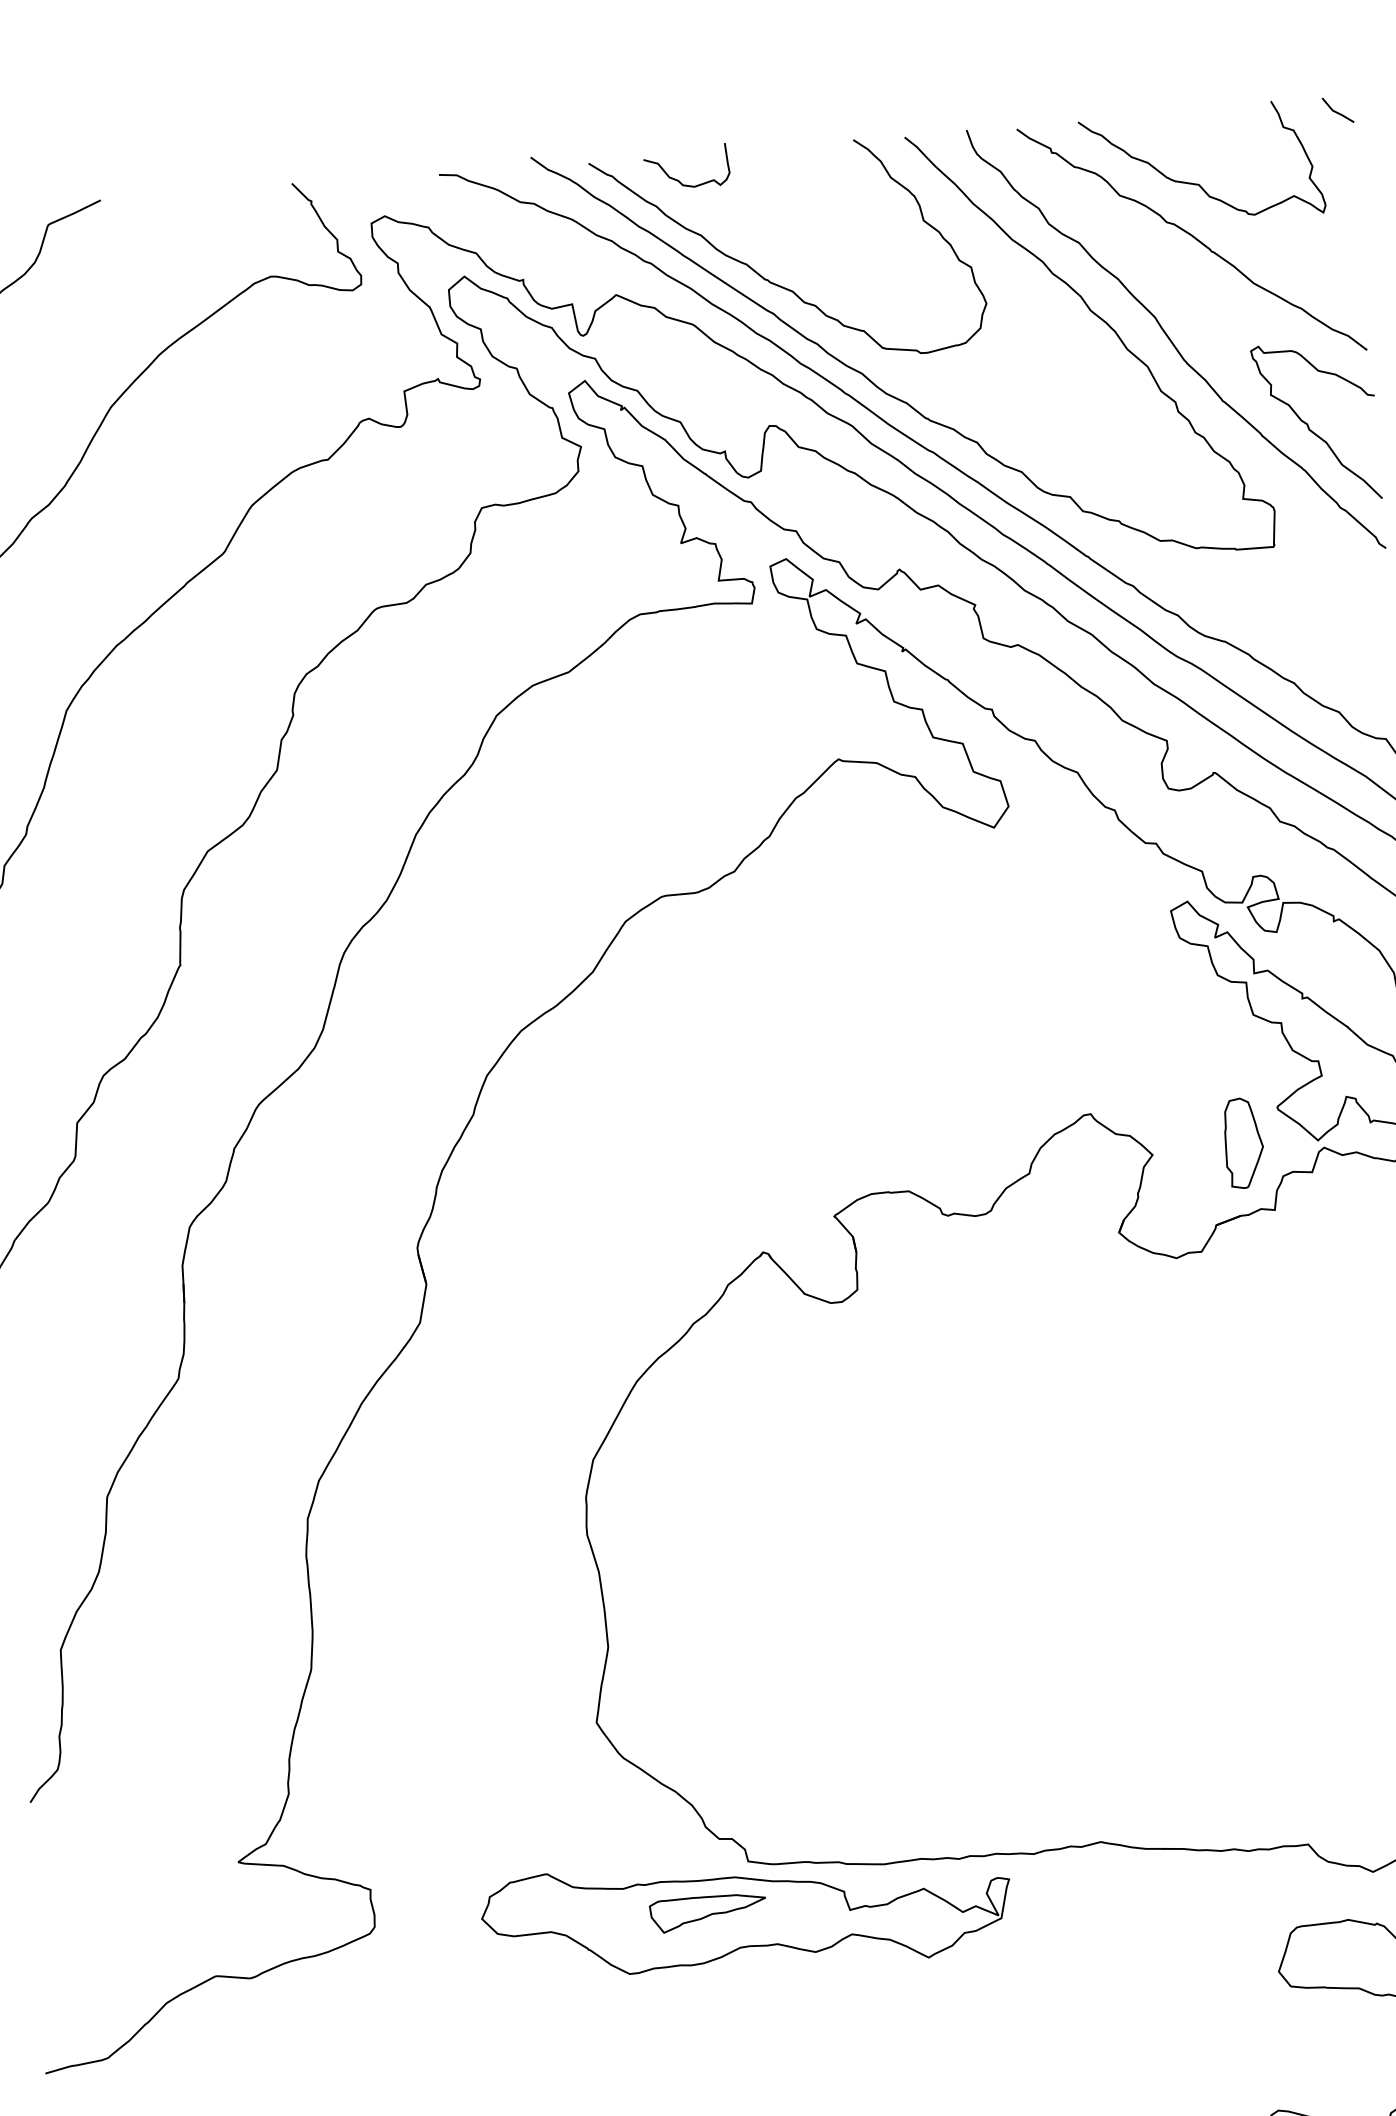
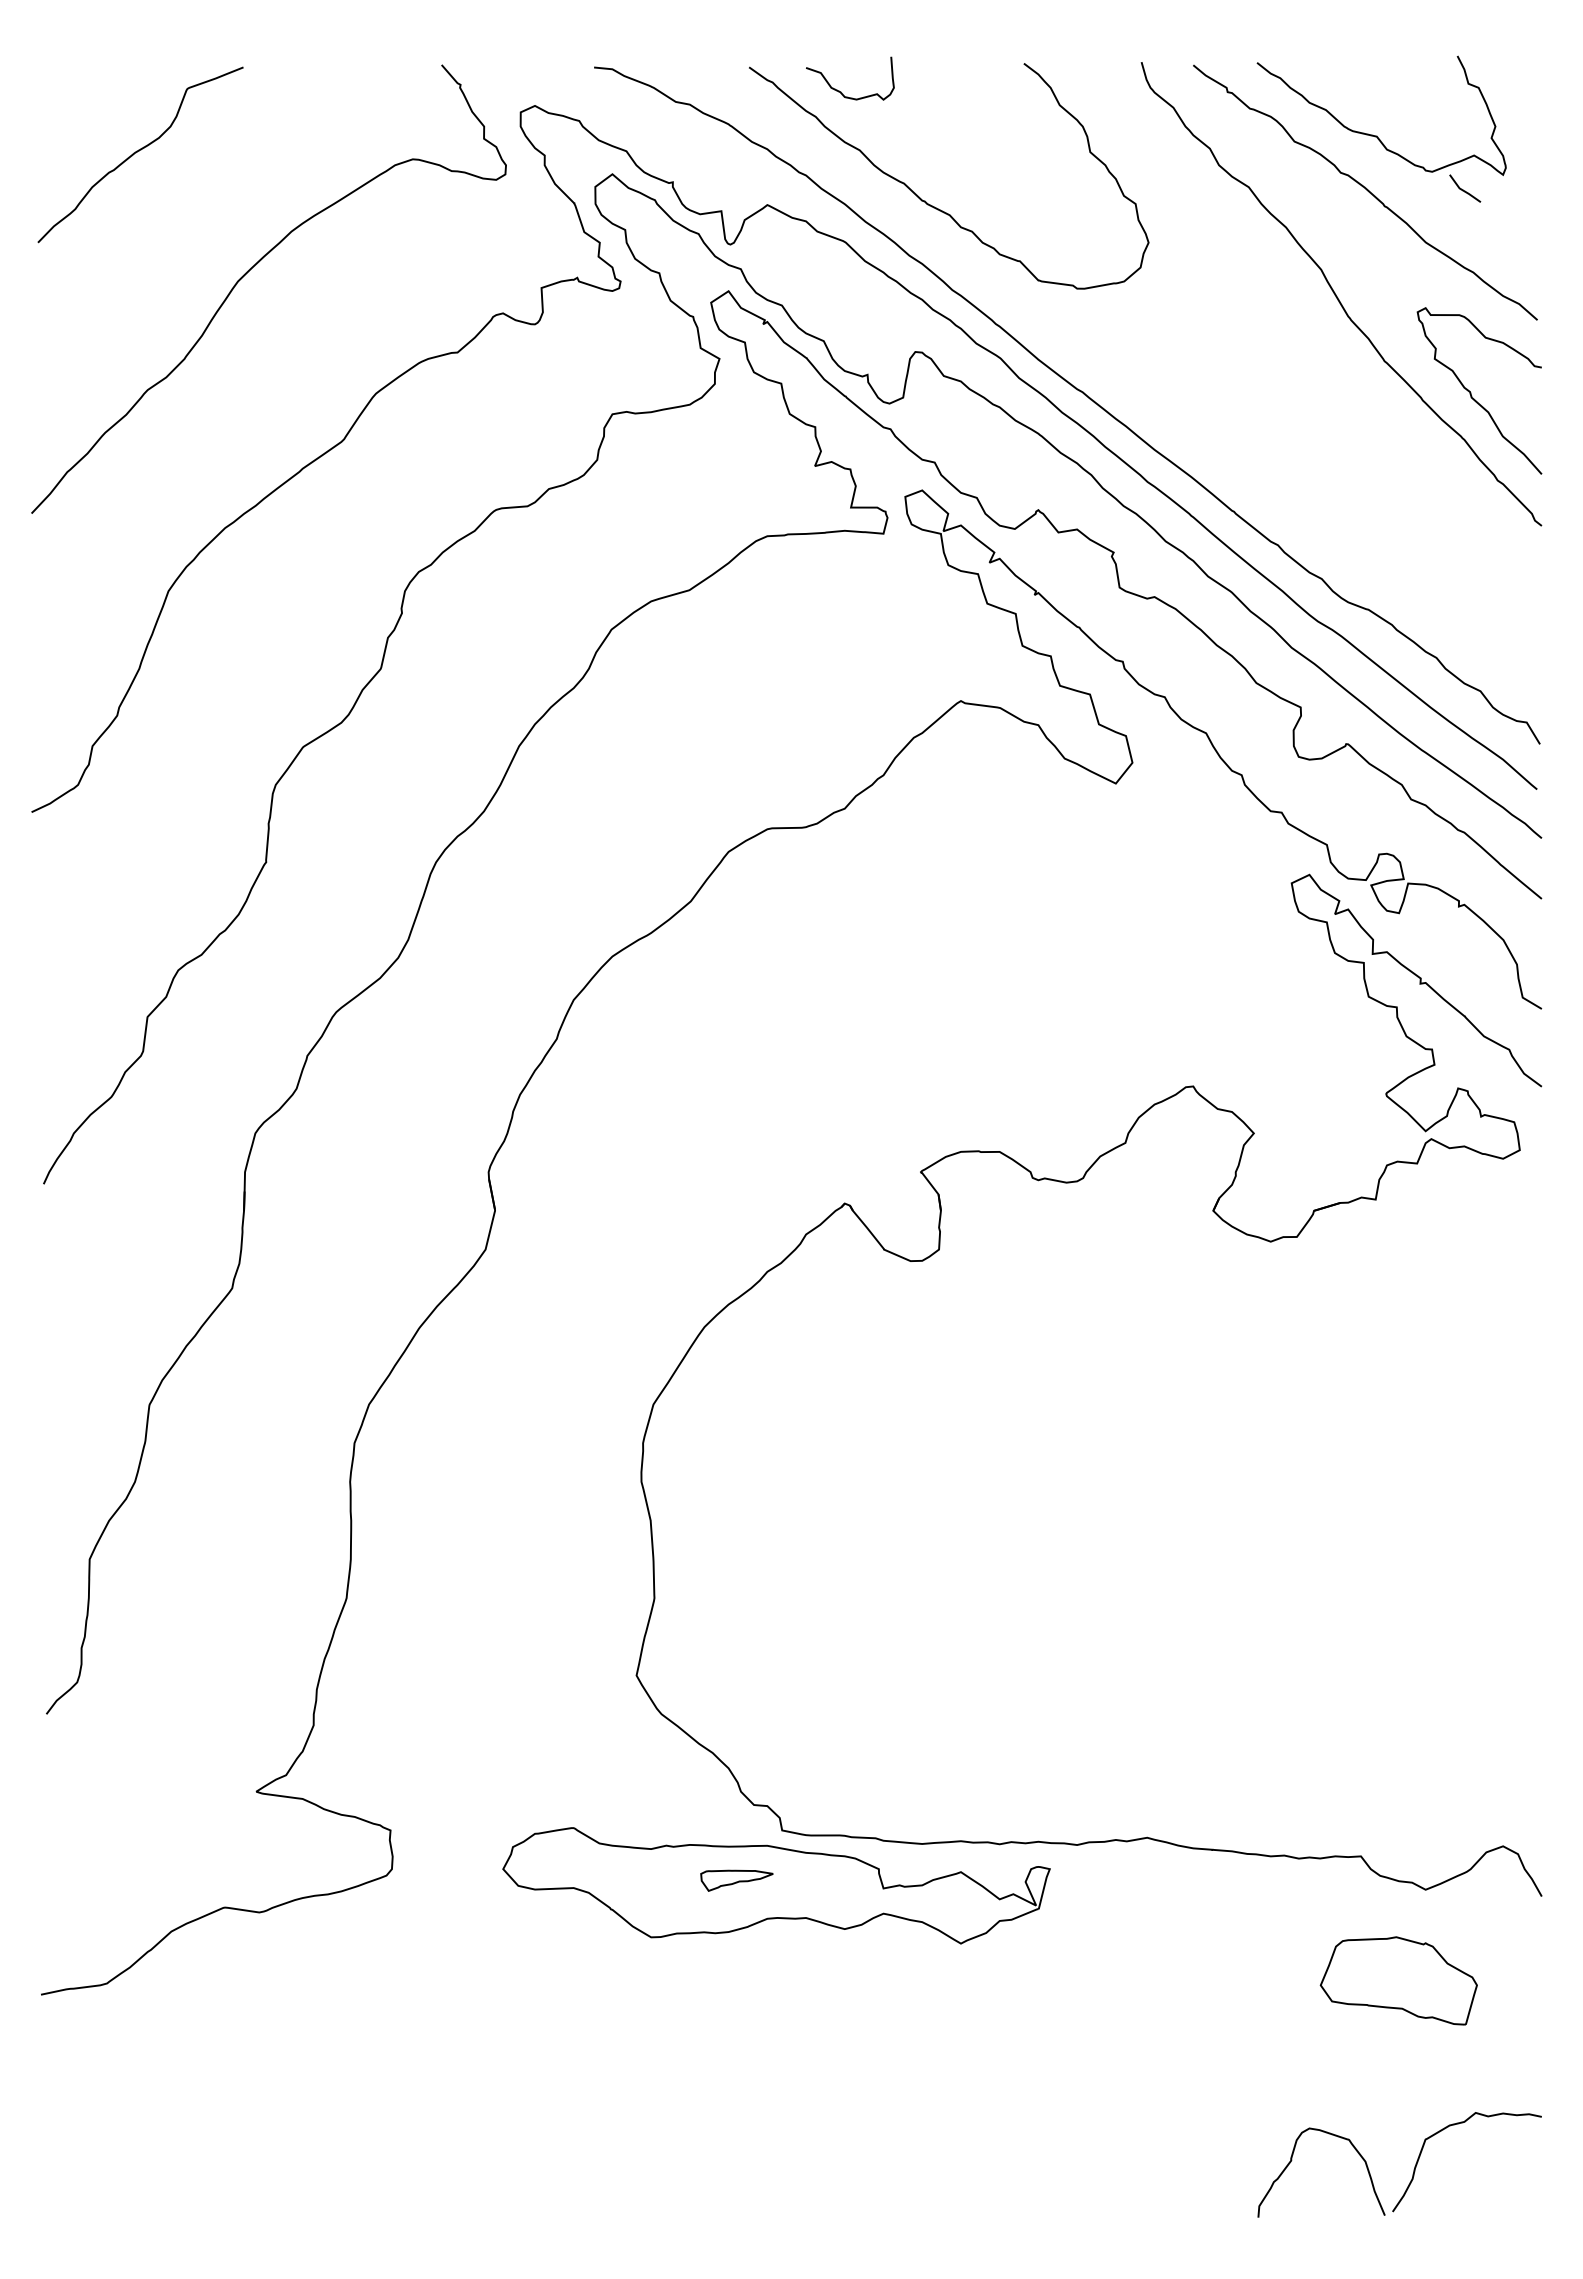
line: (1338, 112) -> (1465, 190), moved
curve: (876, 384) -> (1028, 317), removed
part: (1244, 1143) -> (1349, 1128), removed
part: (707, 1913) -> (736, 1880), size x0.6

